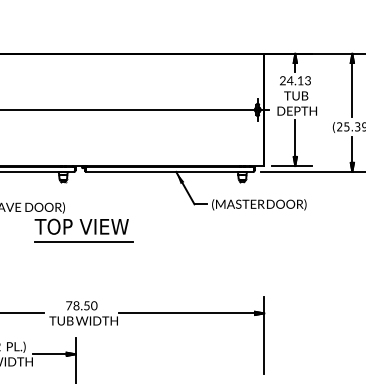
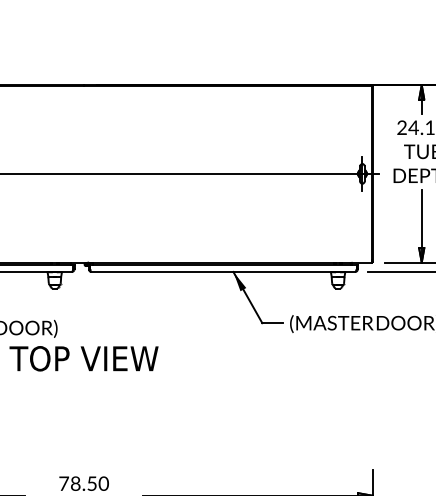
line: (83, 242) -> (86, 383), removed

